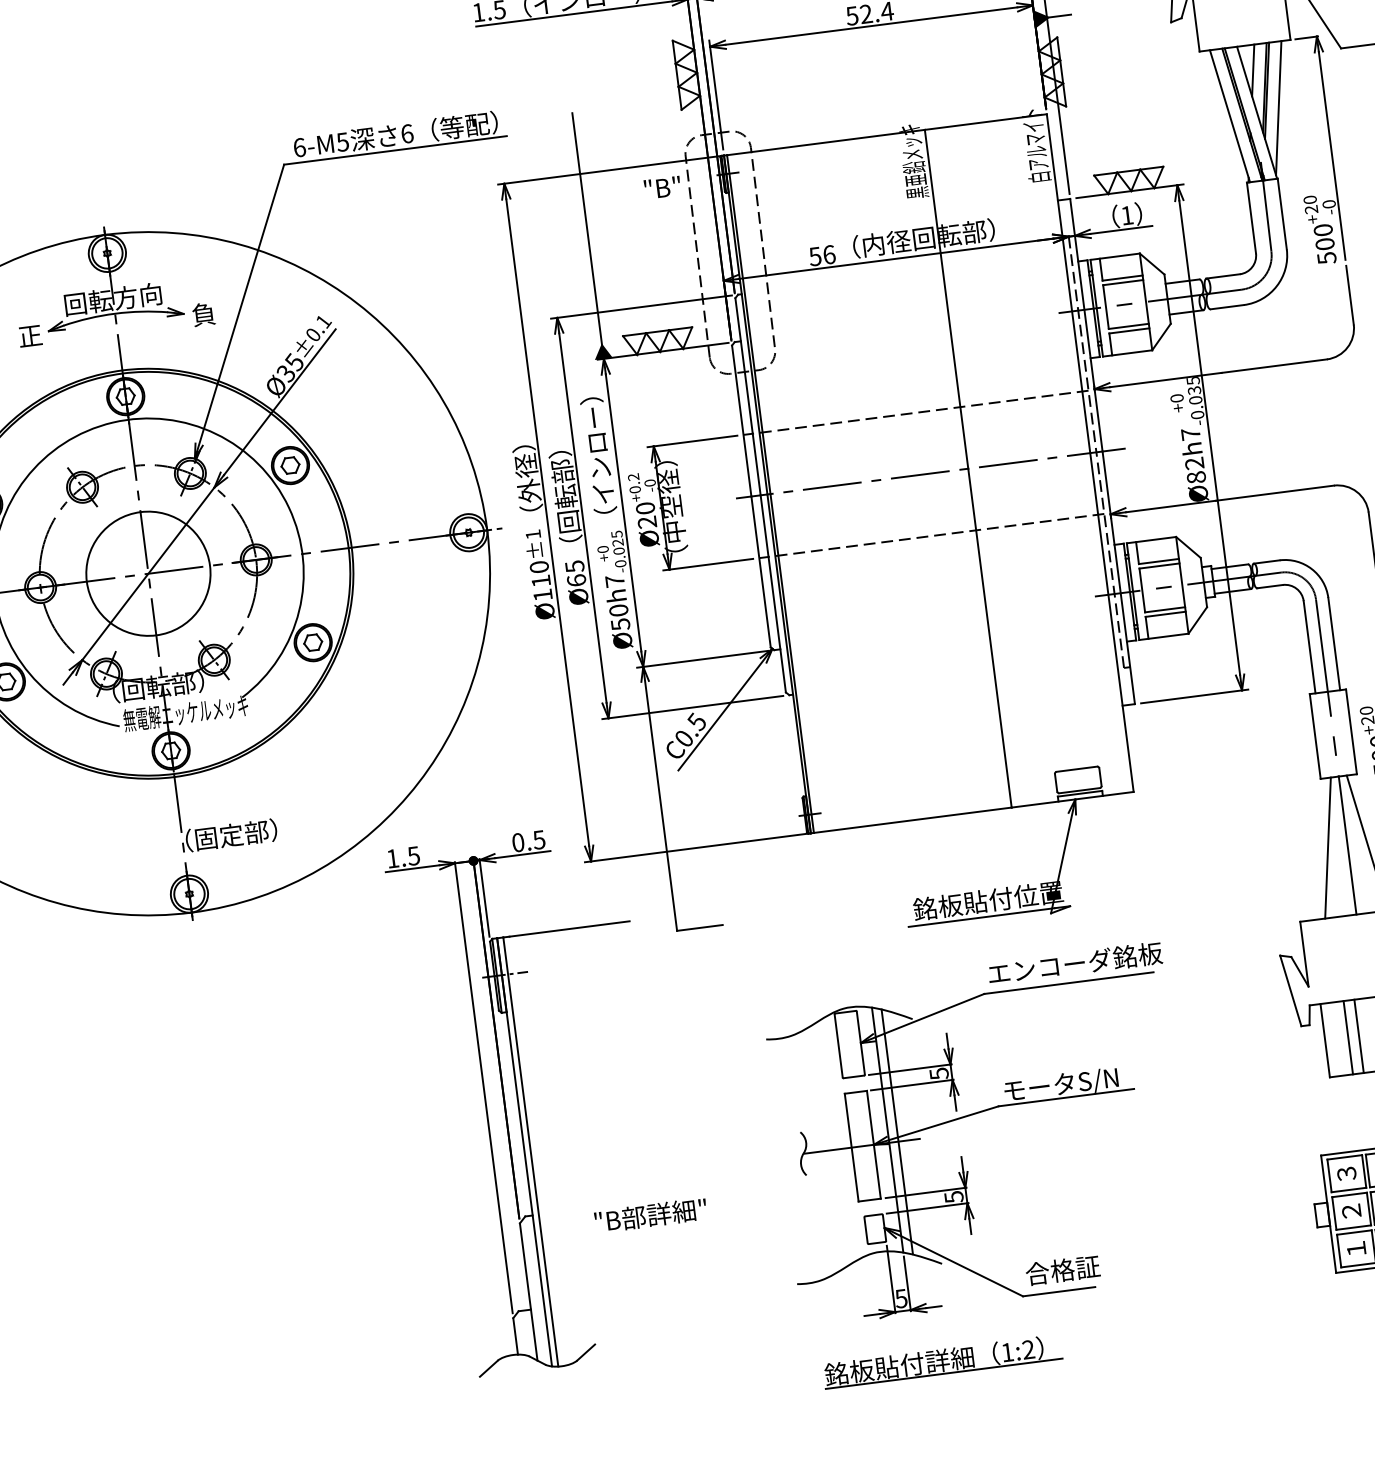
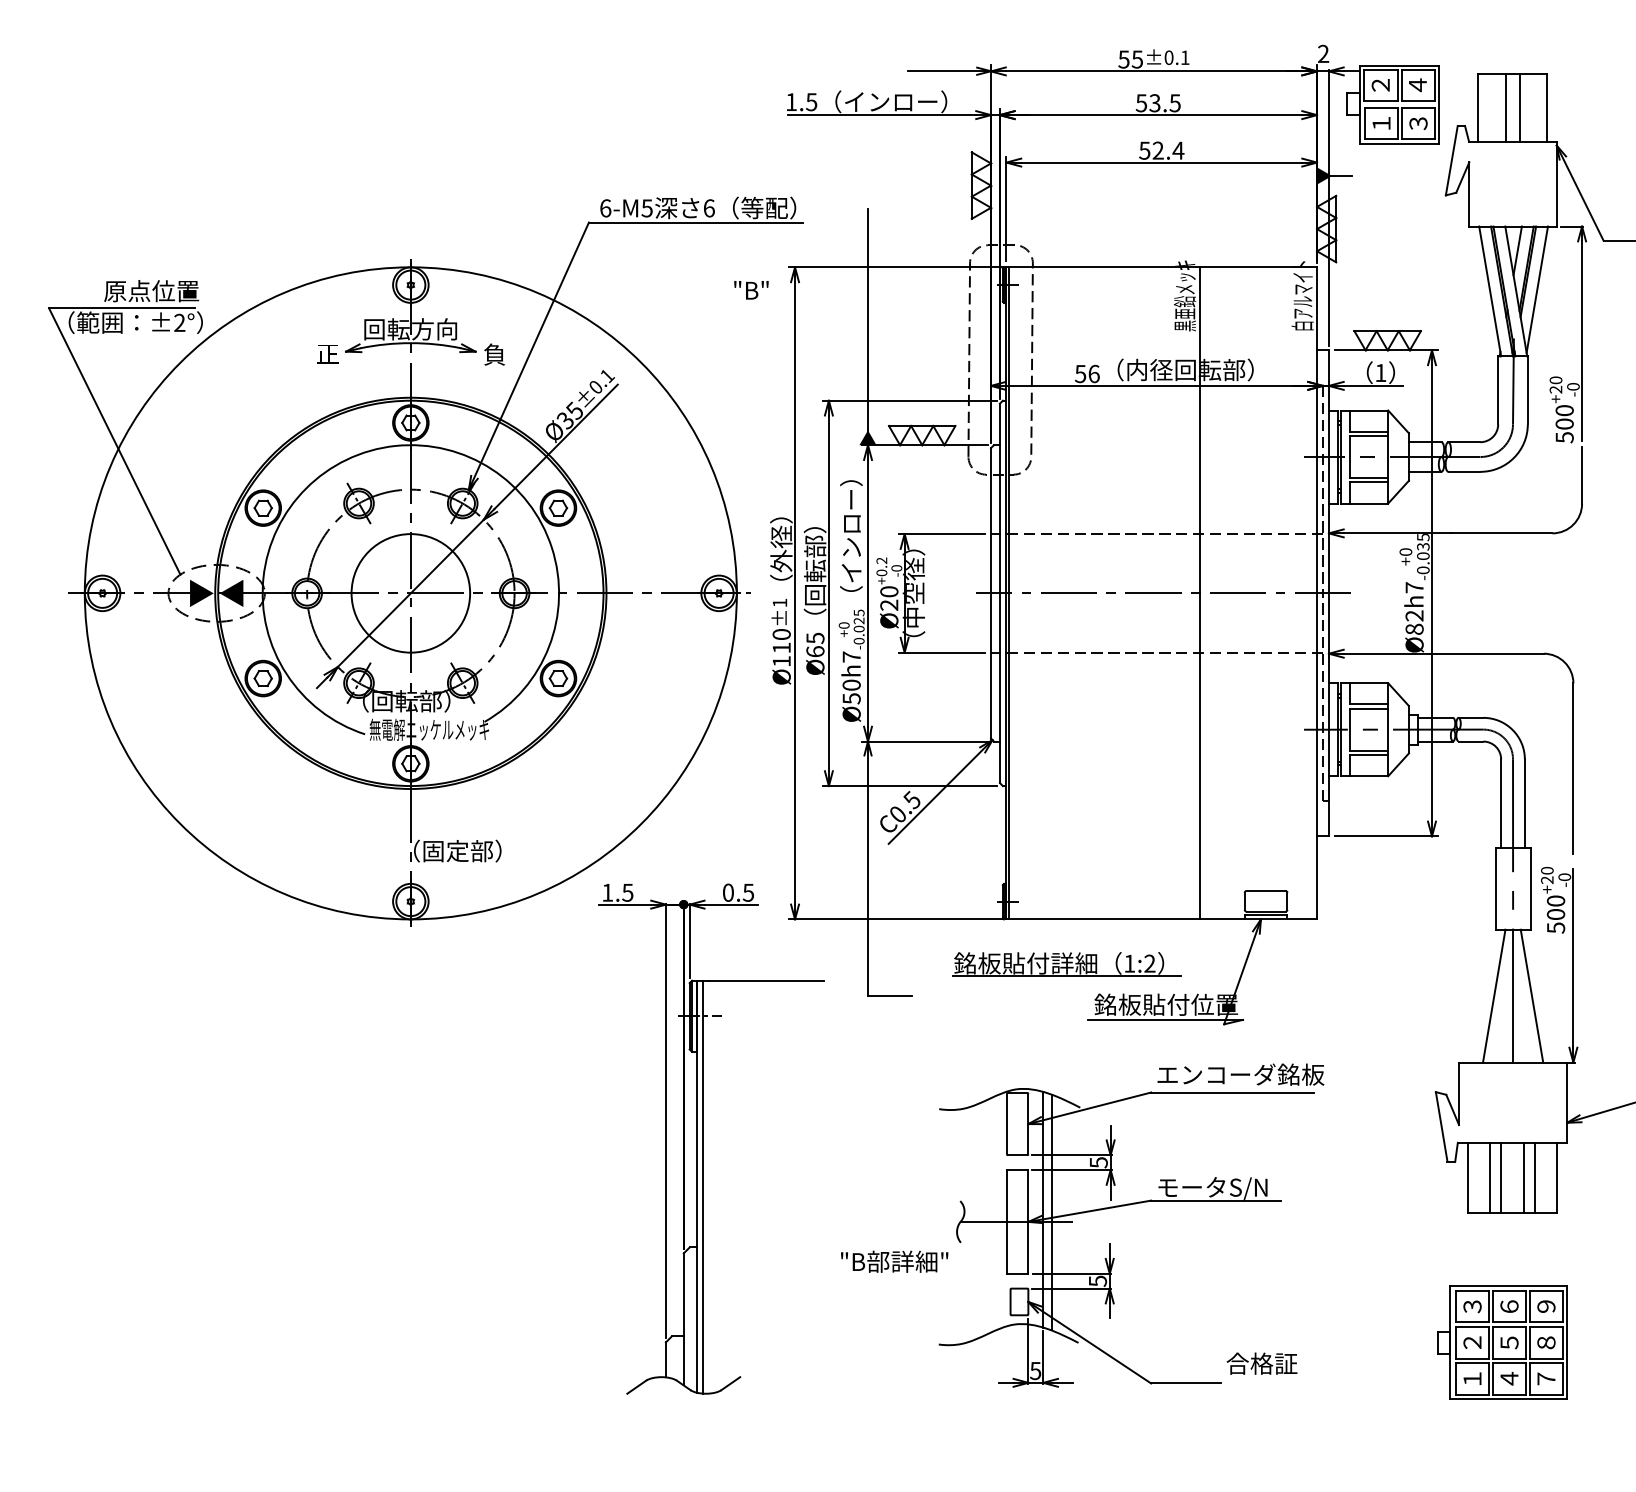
text: (662, 187) -> (751, 290), moved
text: (650, 1215) -> (894, 1261), moved
text: (1062, 1270) -> (1261, 1363), moved
part: (941, 1361) -> (1066, 964), moved

